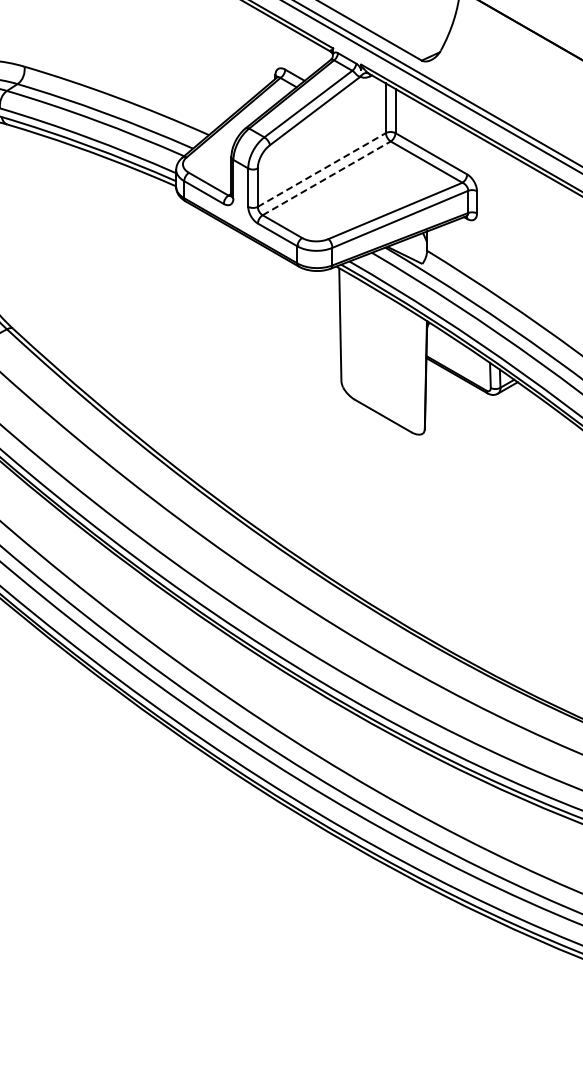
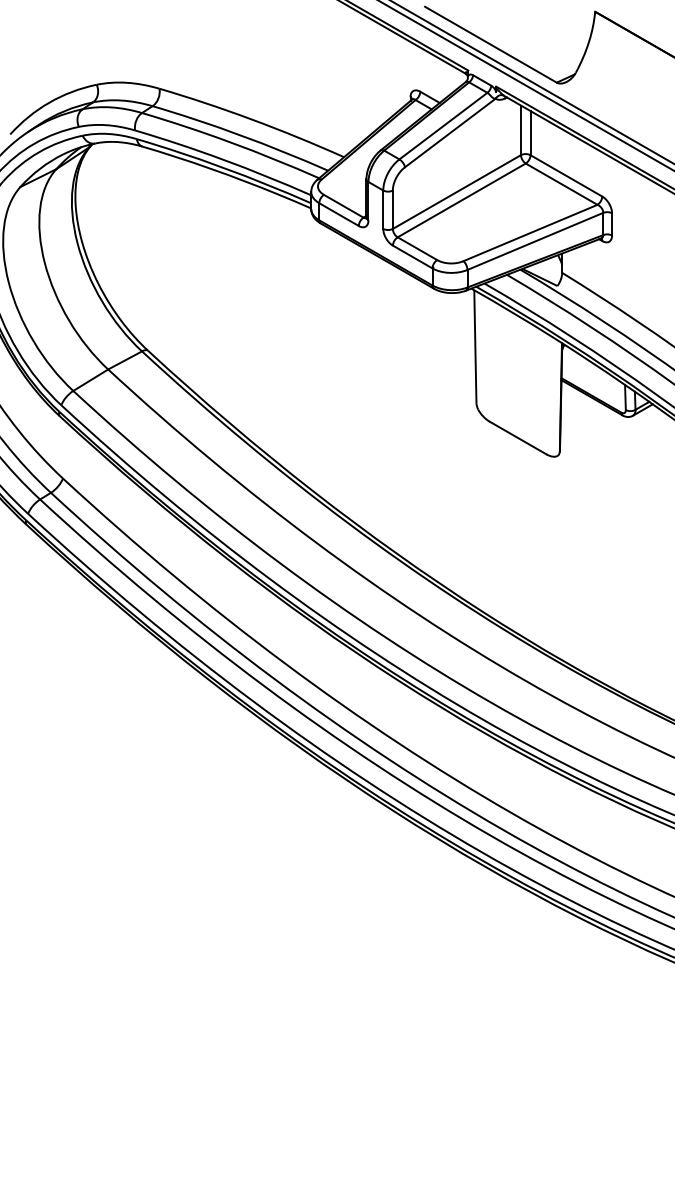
line: (321, 170) -> (456, 192), dashed -> solid
line: (326, 178) -> (461, 200), dashed -> solid

